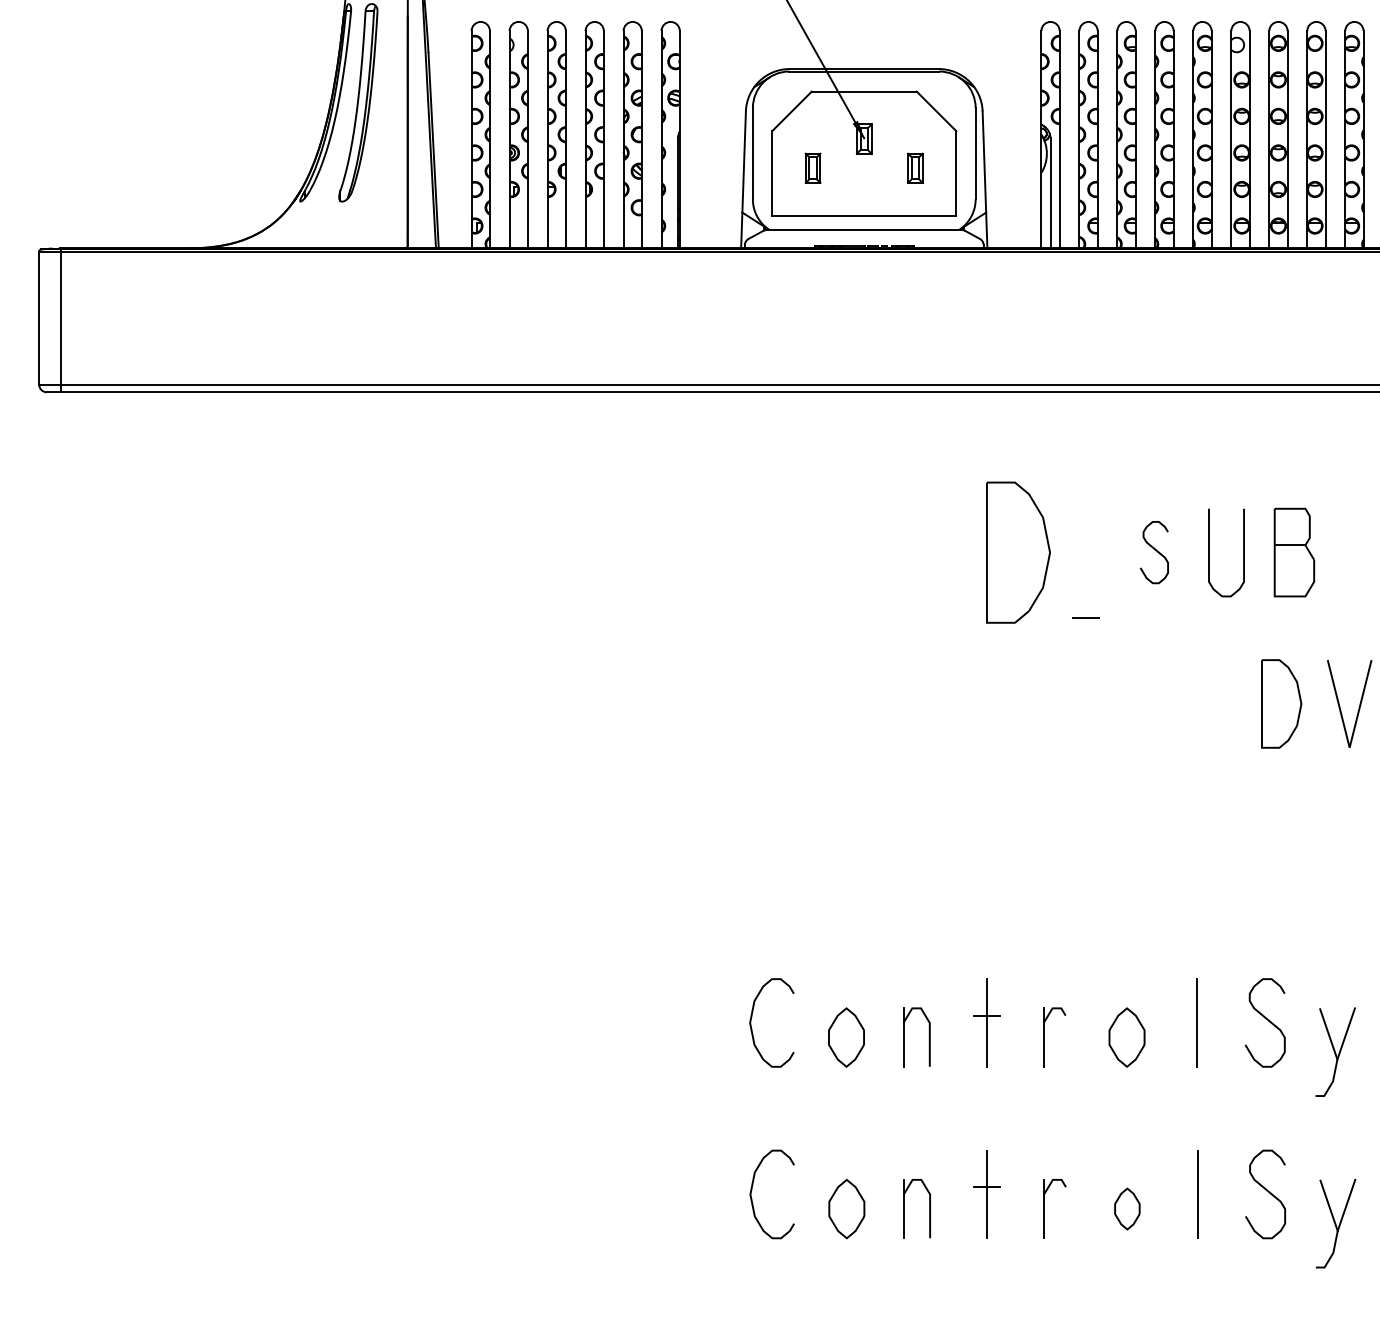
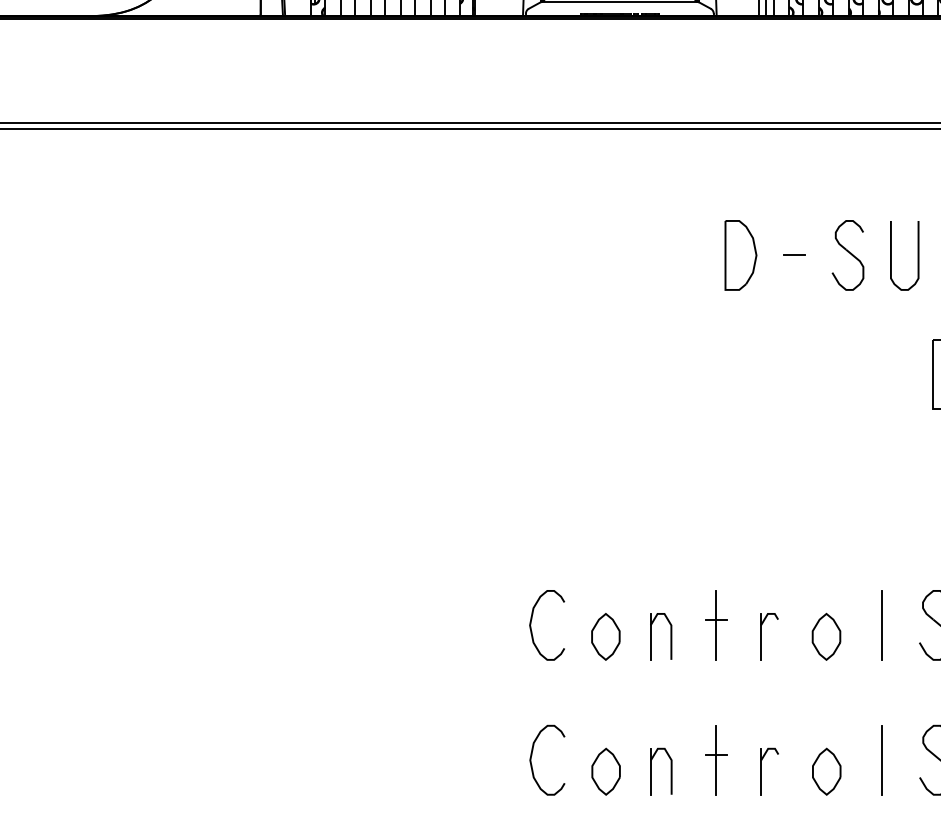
part: (1017, 552) -> (740, 255), size x0.62
part: (1154, 552) -> (848, 255), size x1.43
line: (1085, 617) -> (793, 255), moved
part: (1127, 1208) -> (826, 771), size x1.43

